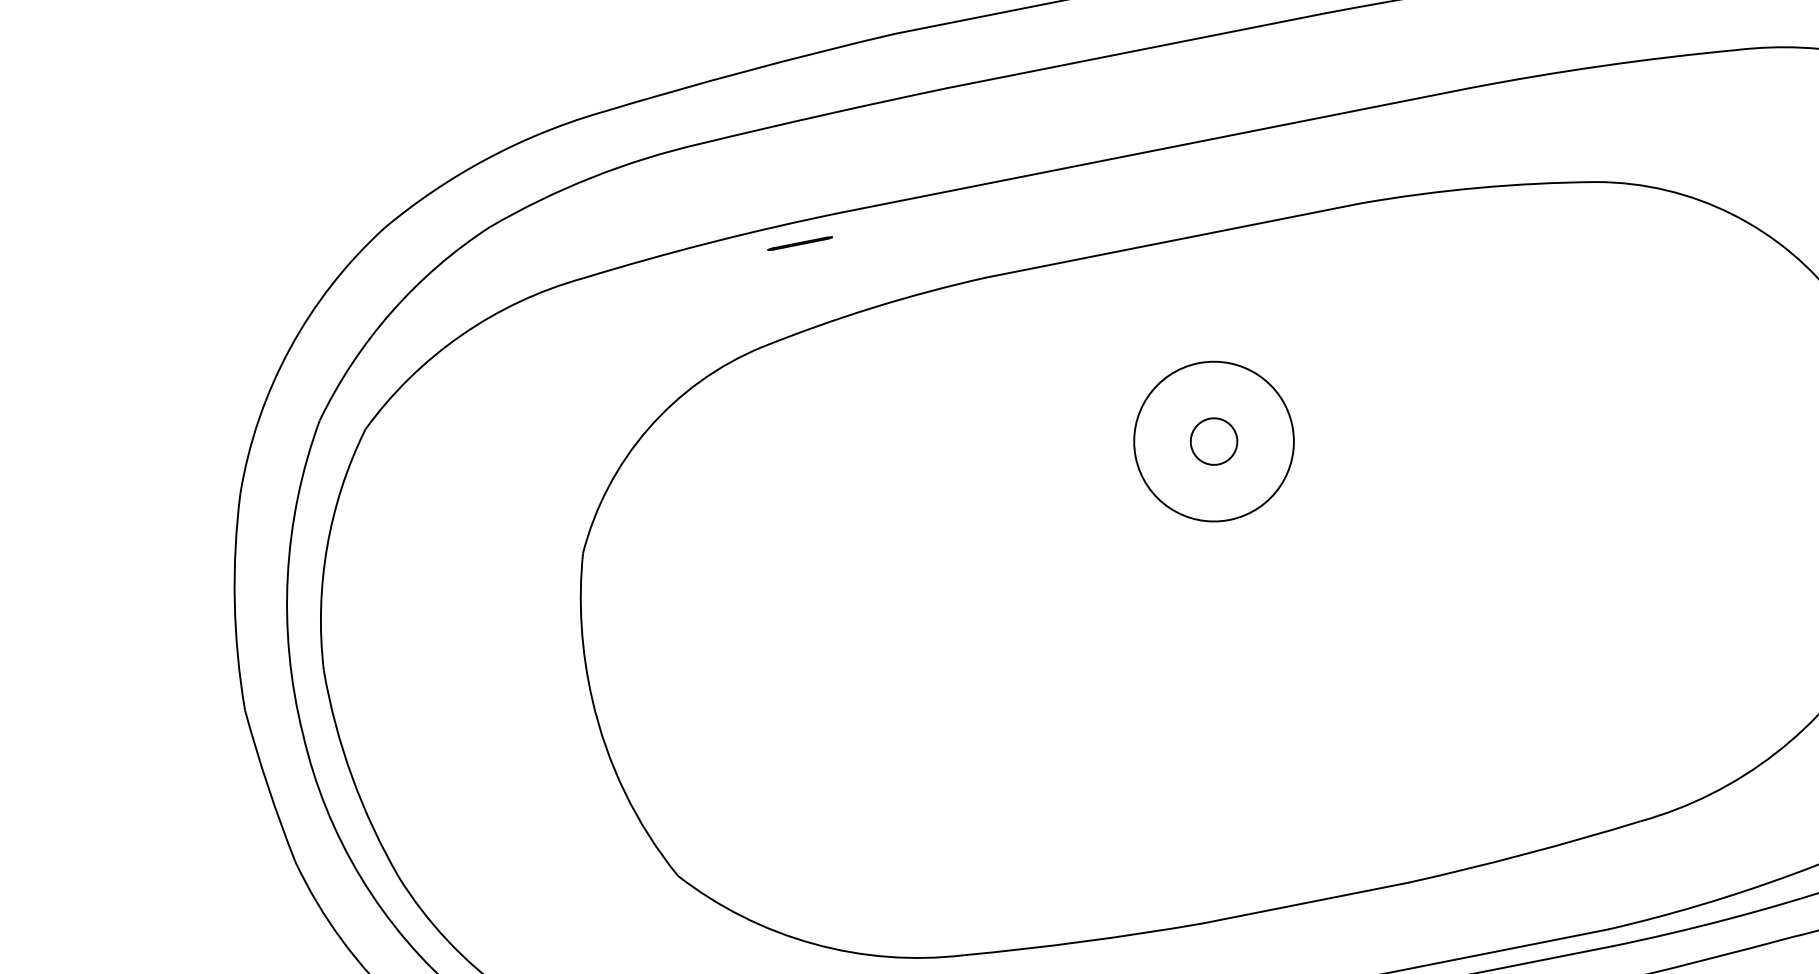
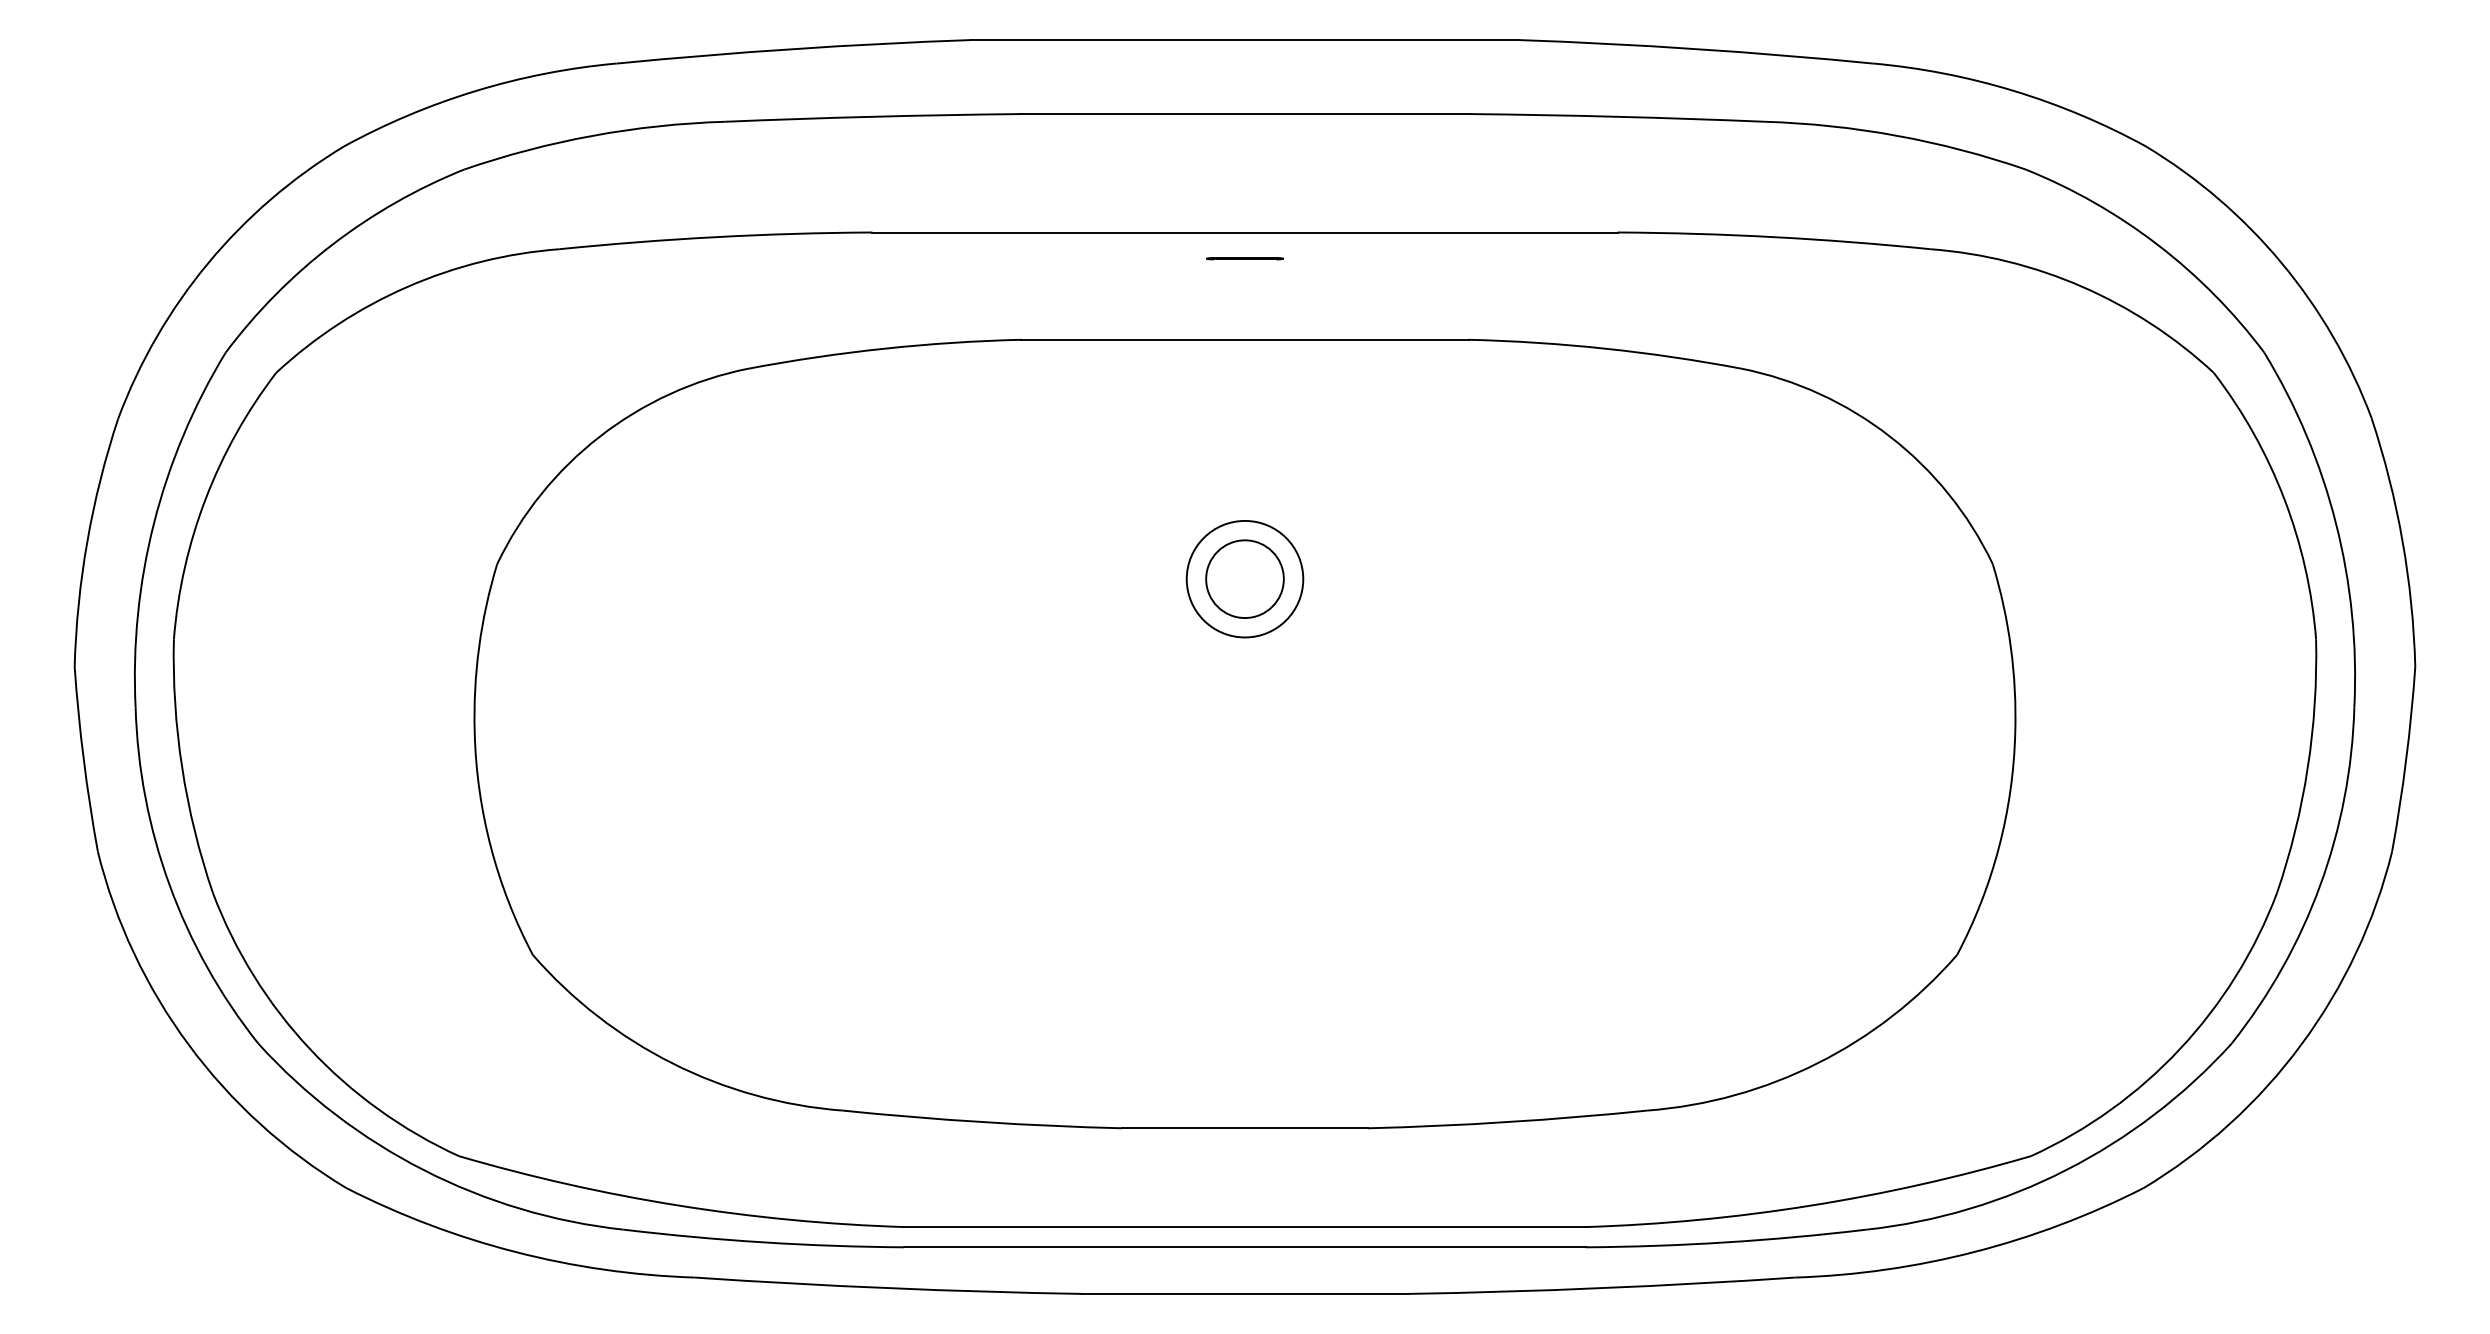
line: (799, 243) -> (1244, 258), moved
circle: (1213, 441) -> (1244, 578), size x0.62
circle: (1213, 441) -> (1244, 579), size x1.43

